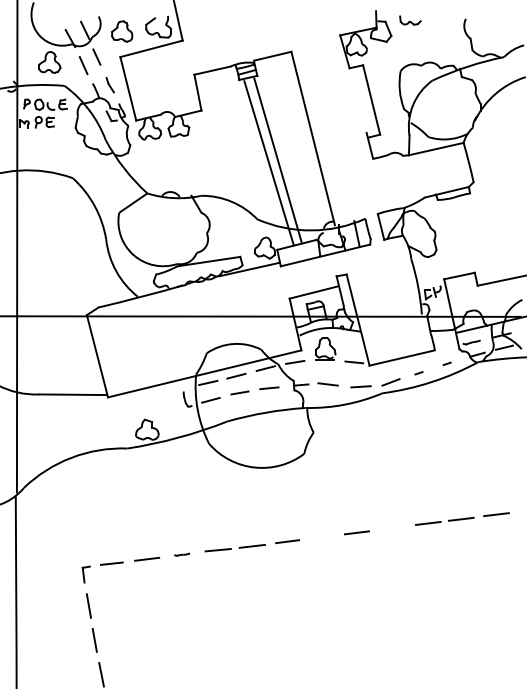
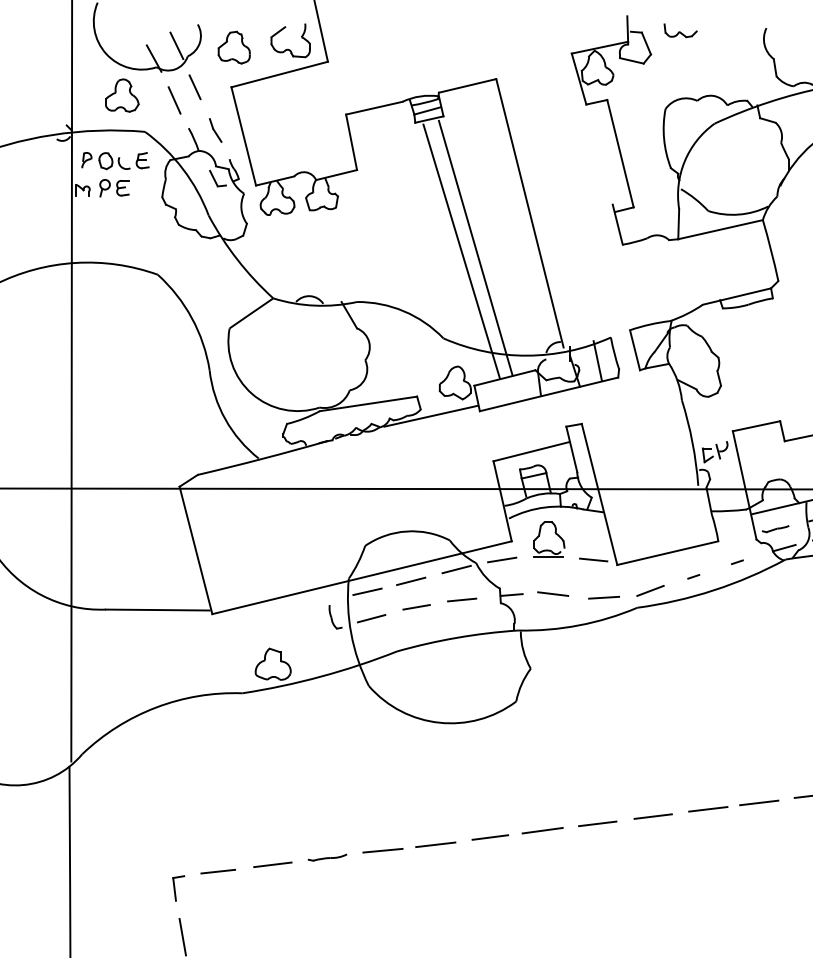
line: (392, 527) -> (652, 815), added
line: (321, 537) -> (542, 831), added
part: (182, 554) -> (327, 857), size x1.67

